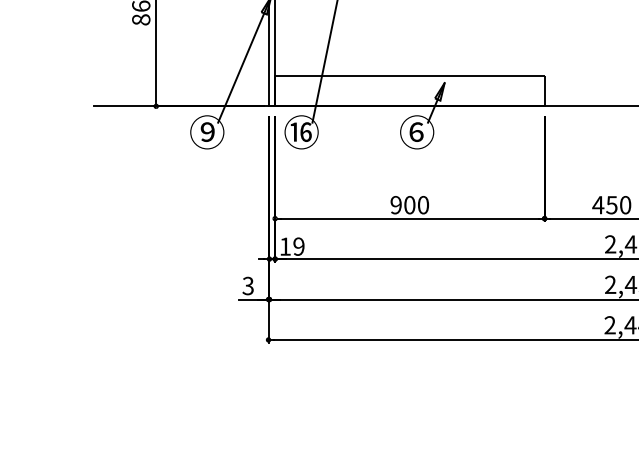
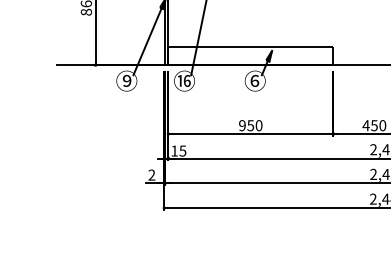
text: (409, 204) -> (250, 125), 900 -> 950
text: (298, 245) -> (182, 150), 19 -> 15
text: (247, 286) -> (151, 175), 3 -> 2

